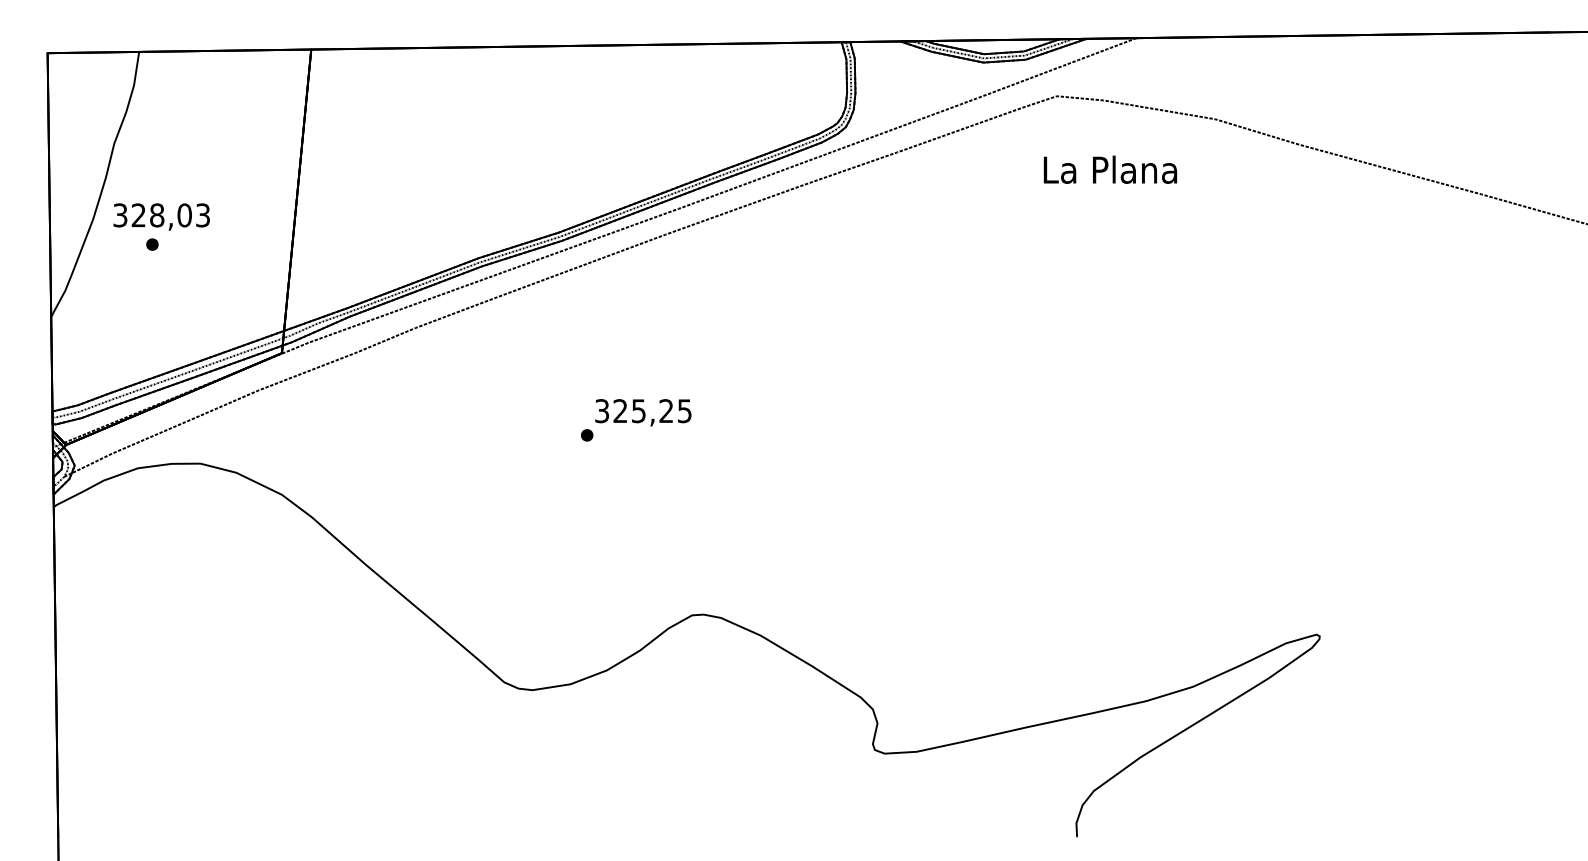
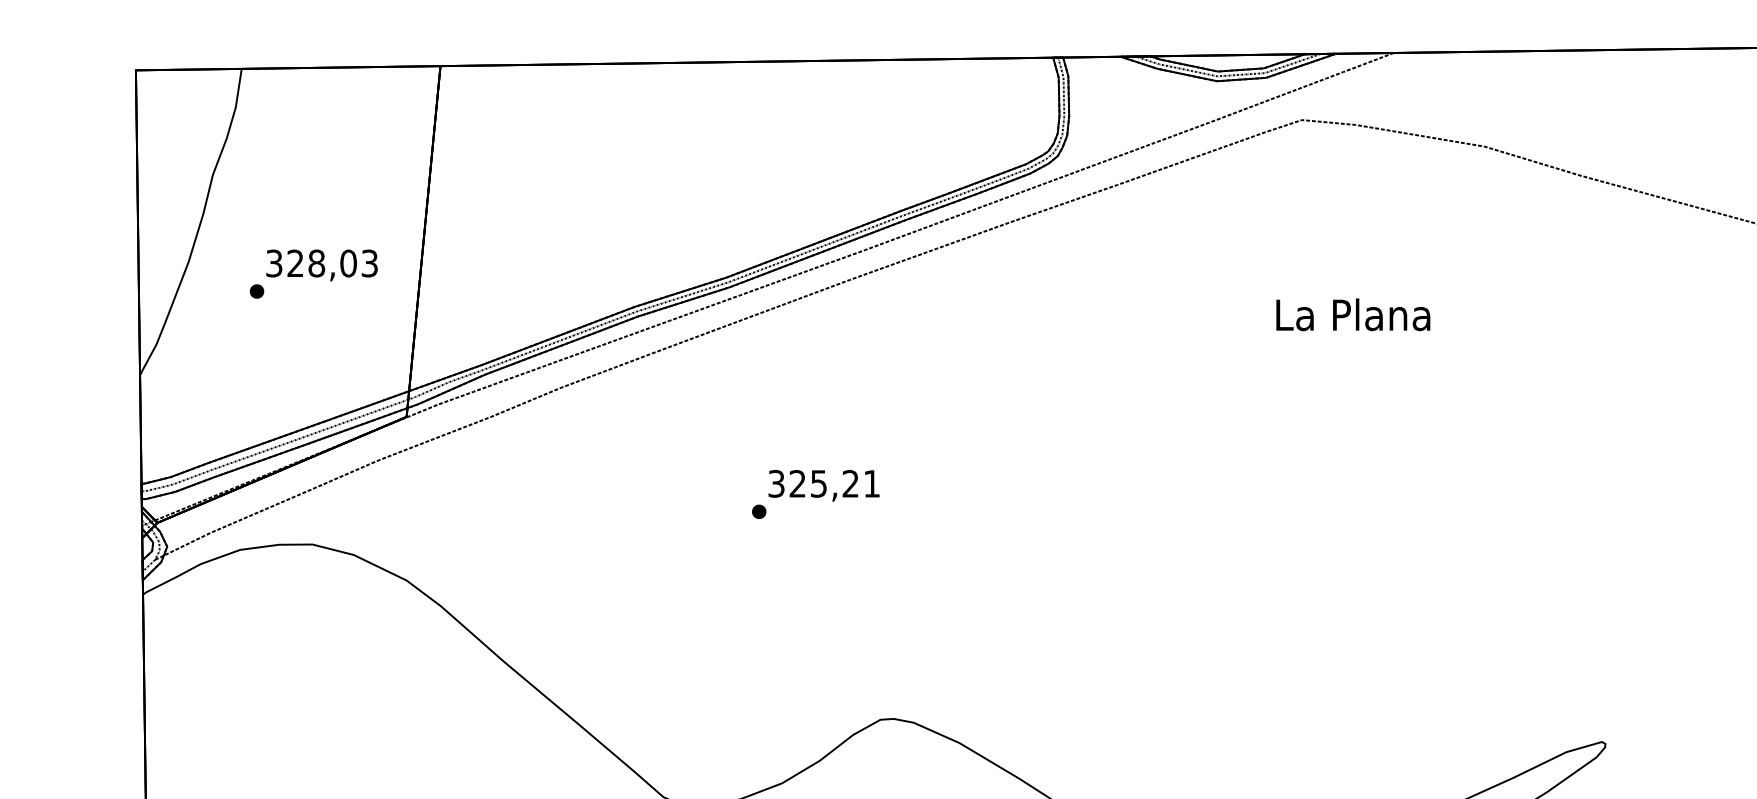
text: (1109, 169) -> (1352, 314), moved
text: (161, 216) -> (321, 264), moved
text: (684, 411) -> (871, 484), 325,25 -> 325,21

